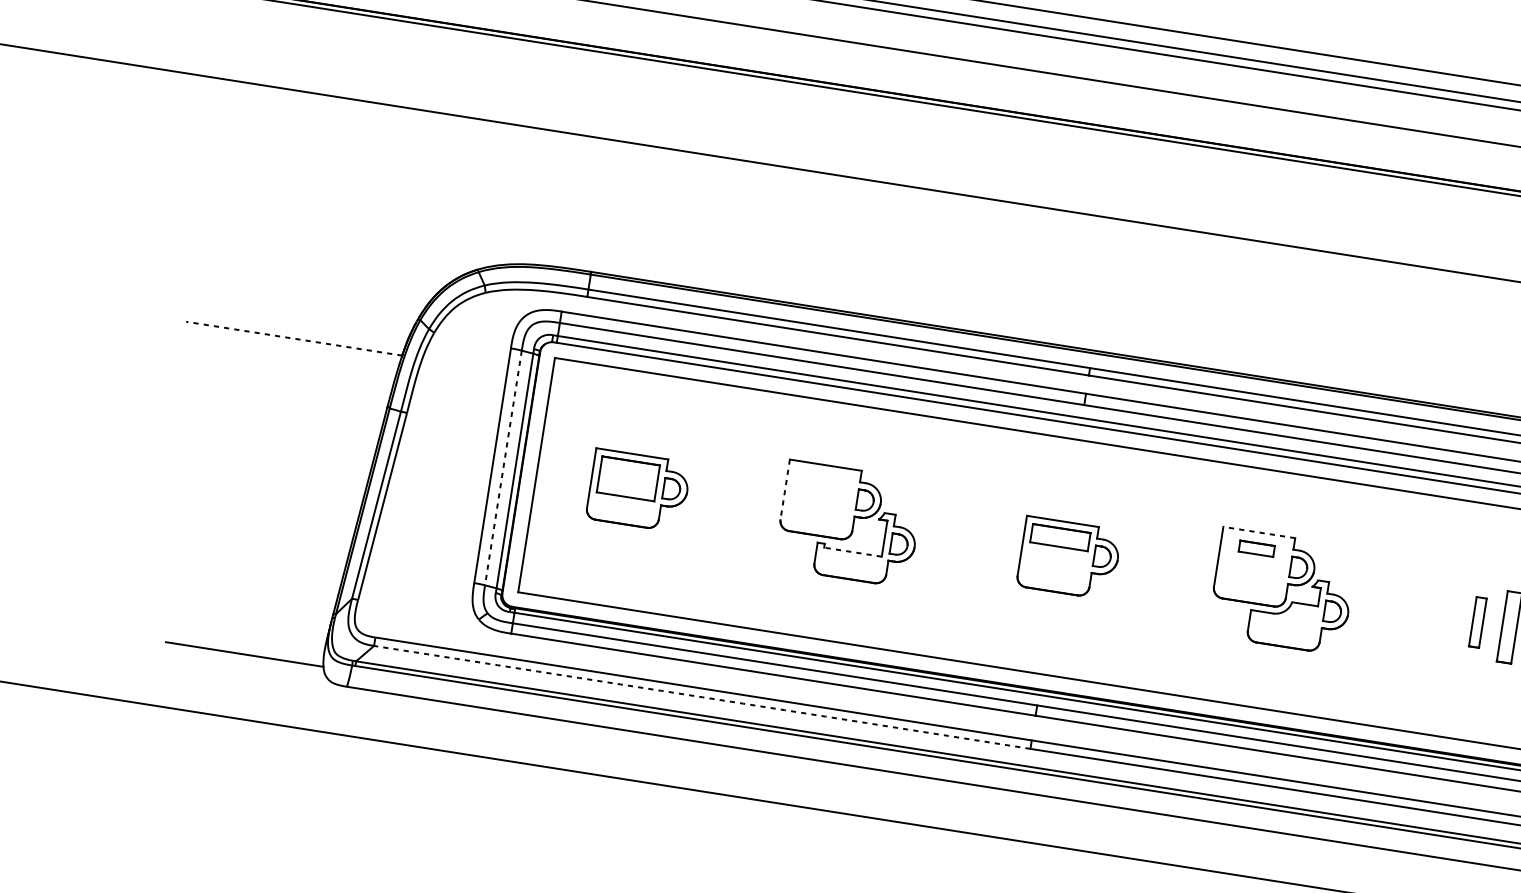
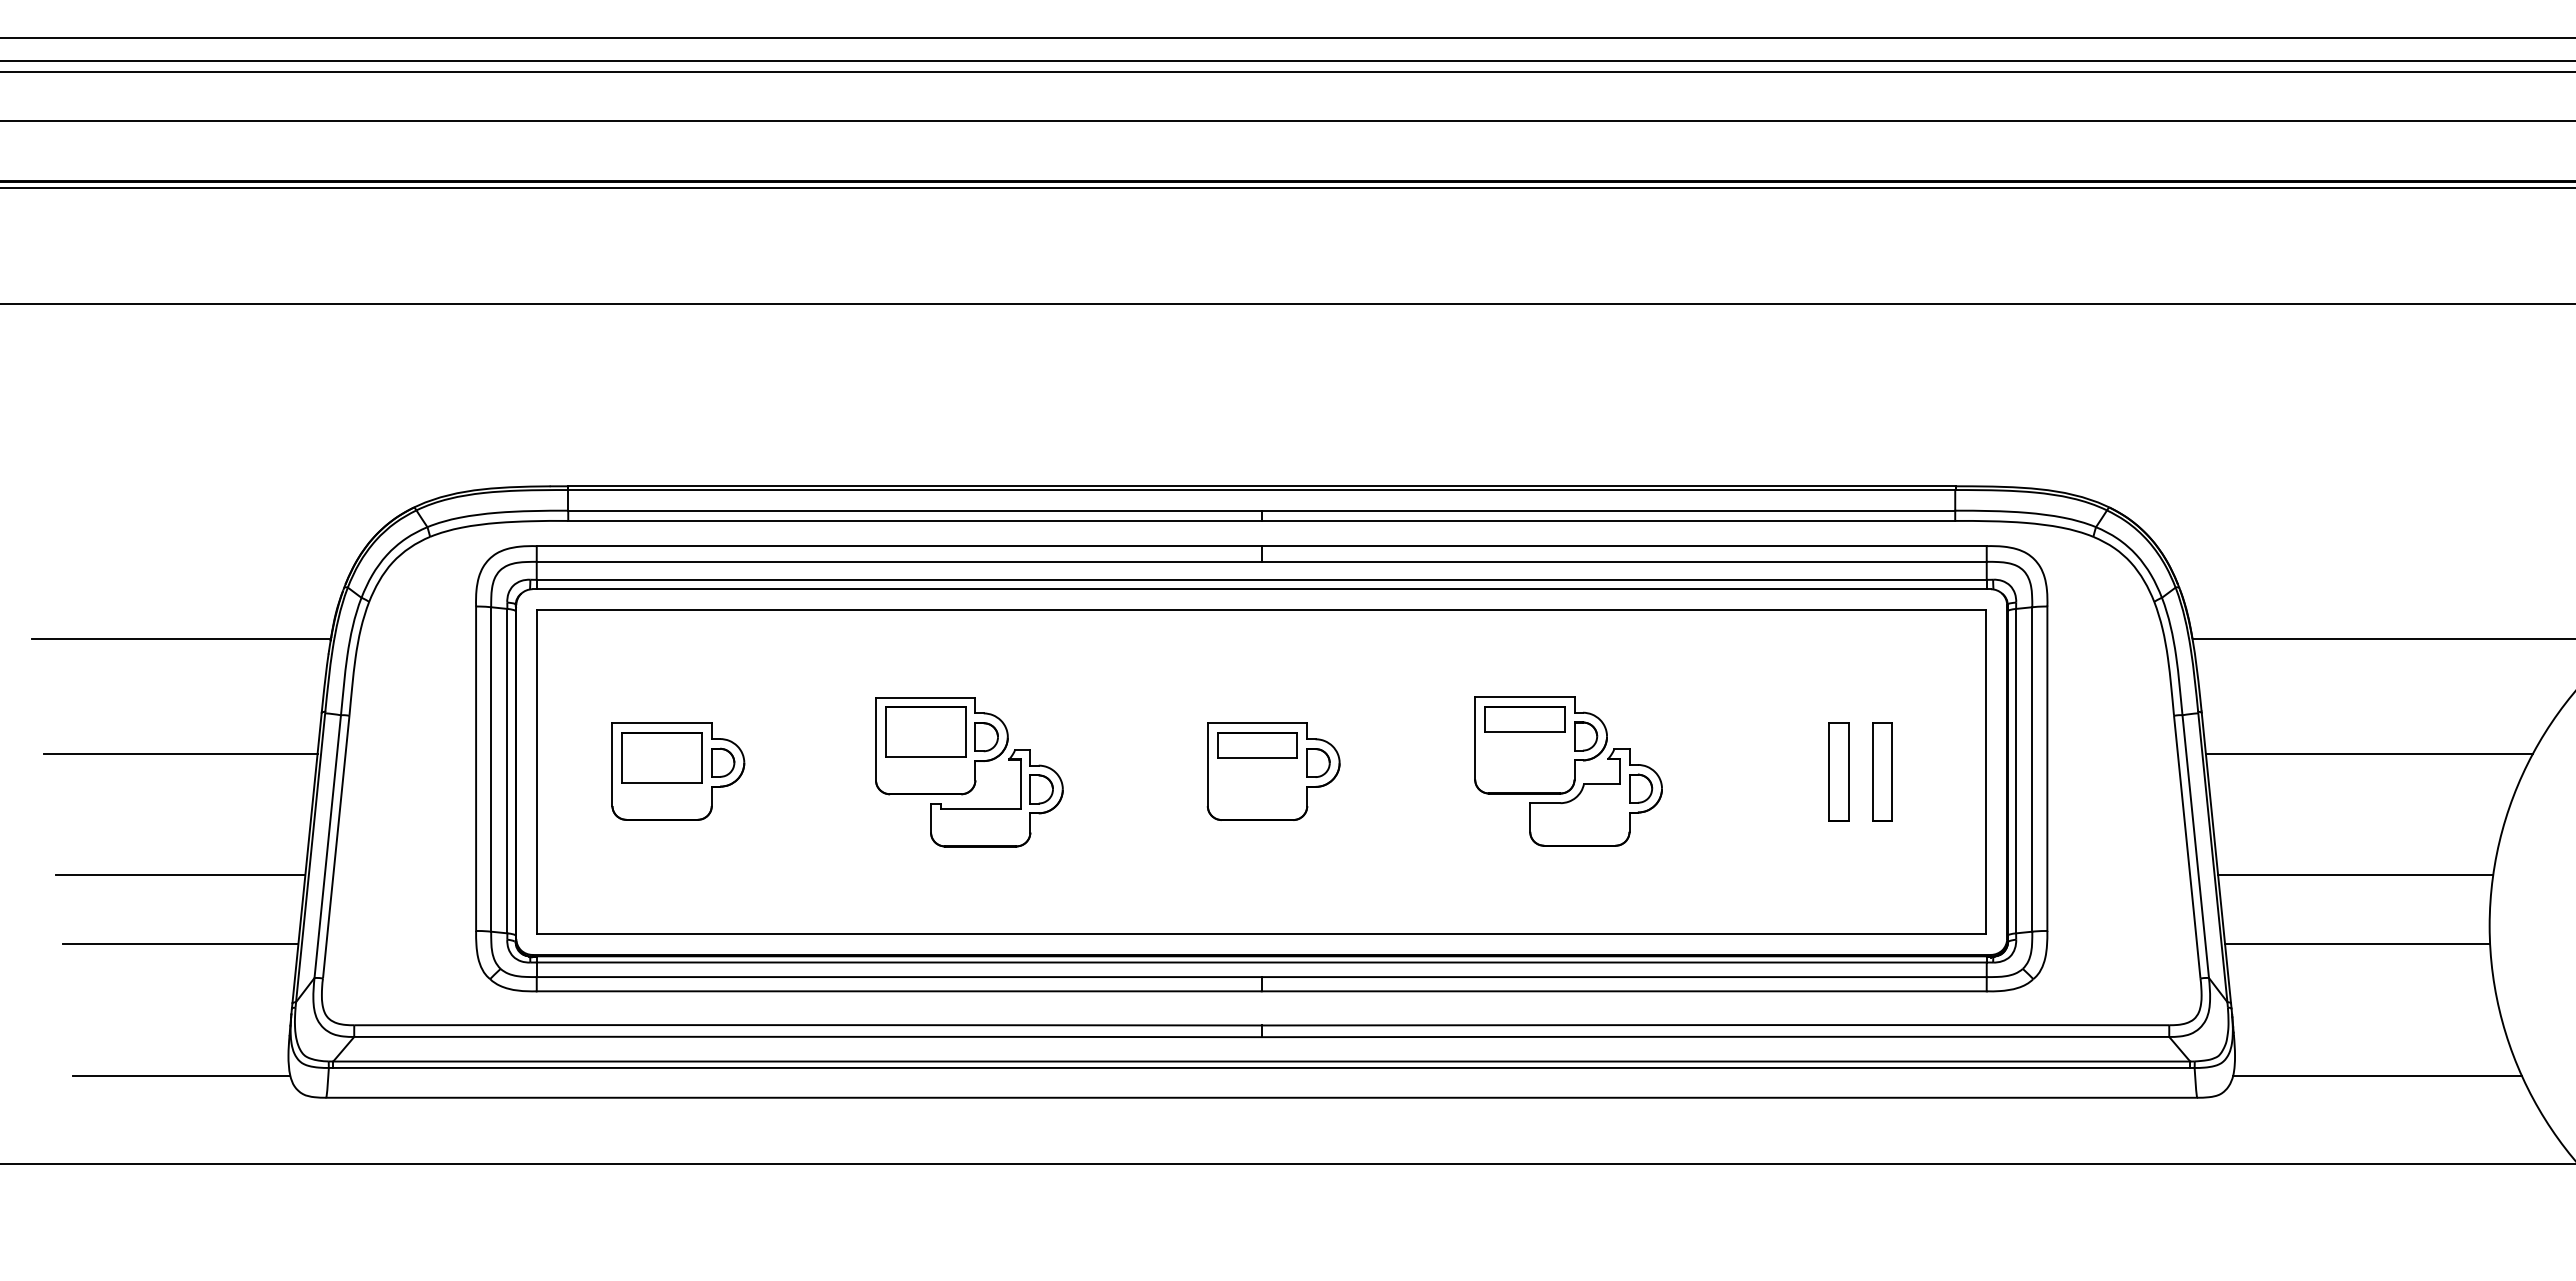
line: (294, 338) -> (181, 639), dashed -> solid
line: (280, 421) -> (180, 754), added
line: (503, 468) -> (491, 769), dashed -> solid
line: (785, 489) -> (876, 739), dashed -> solid
part: (821, 489) -> (925, 731), added
line: (266, 509) -> (180, 875), added
line: (1259, 532) -> (1524, 696), dashed -> solid
part: (1256, 548) -> (1524, 719), size x1.67
line: (852, 552) -> (980, 809), dashed -> solid
line: (259, 558) -> (180, 943), added
part: (1477, 622) -> (1838, 771), size x1.43
arc: (702, 697) -> (808, 1036), dashed -> solid

